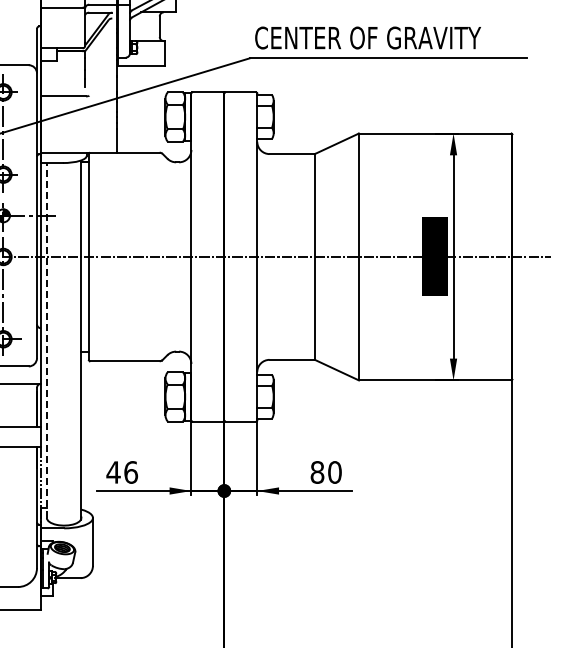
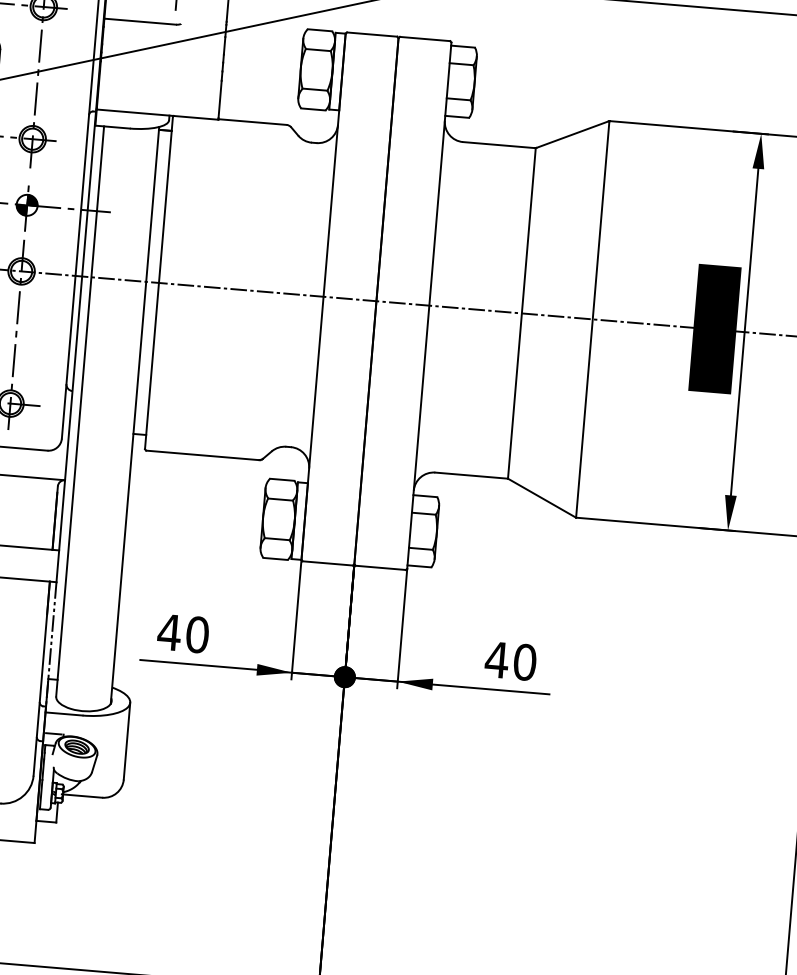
line: (46, 340) -> (79, 411), dashed -> solid
text: (131, 472) -> (198, 634), 46 -> 40
text: (317, 472) -> (497, 660), 80 -> 40

